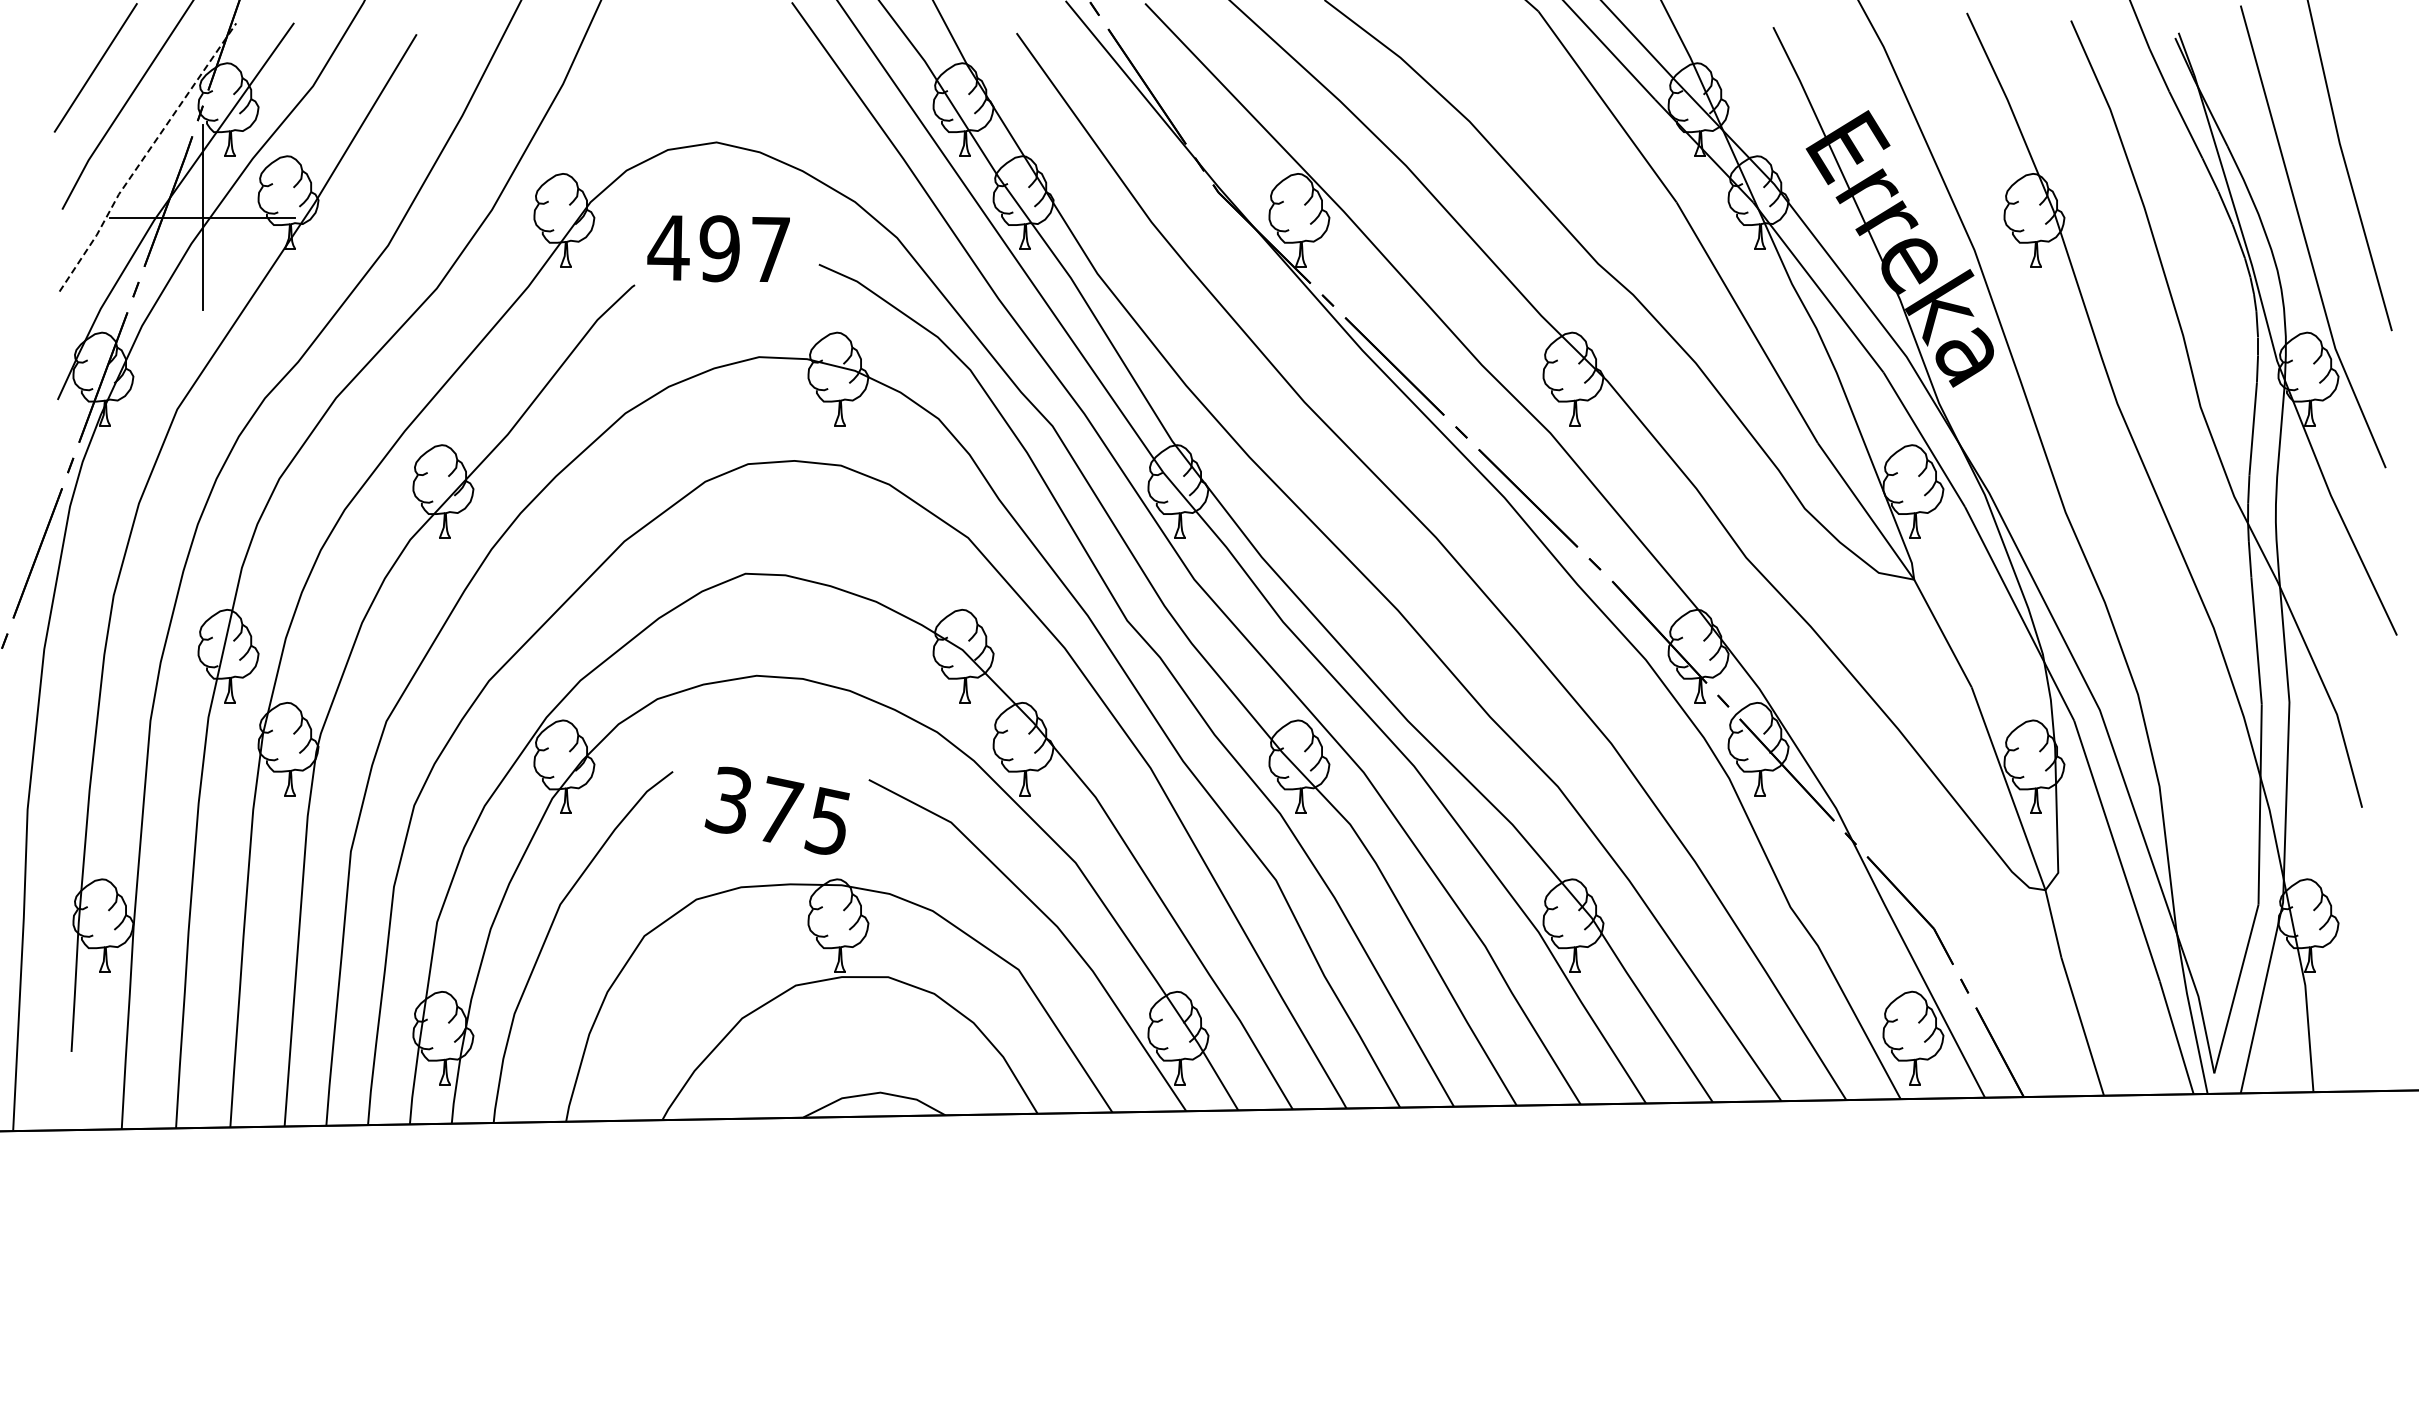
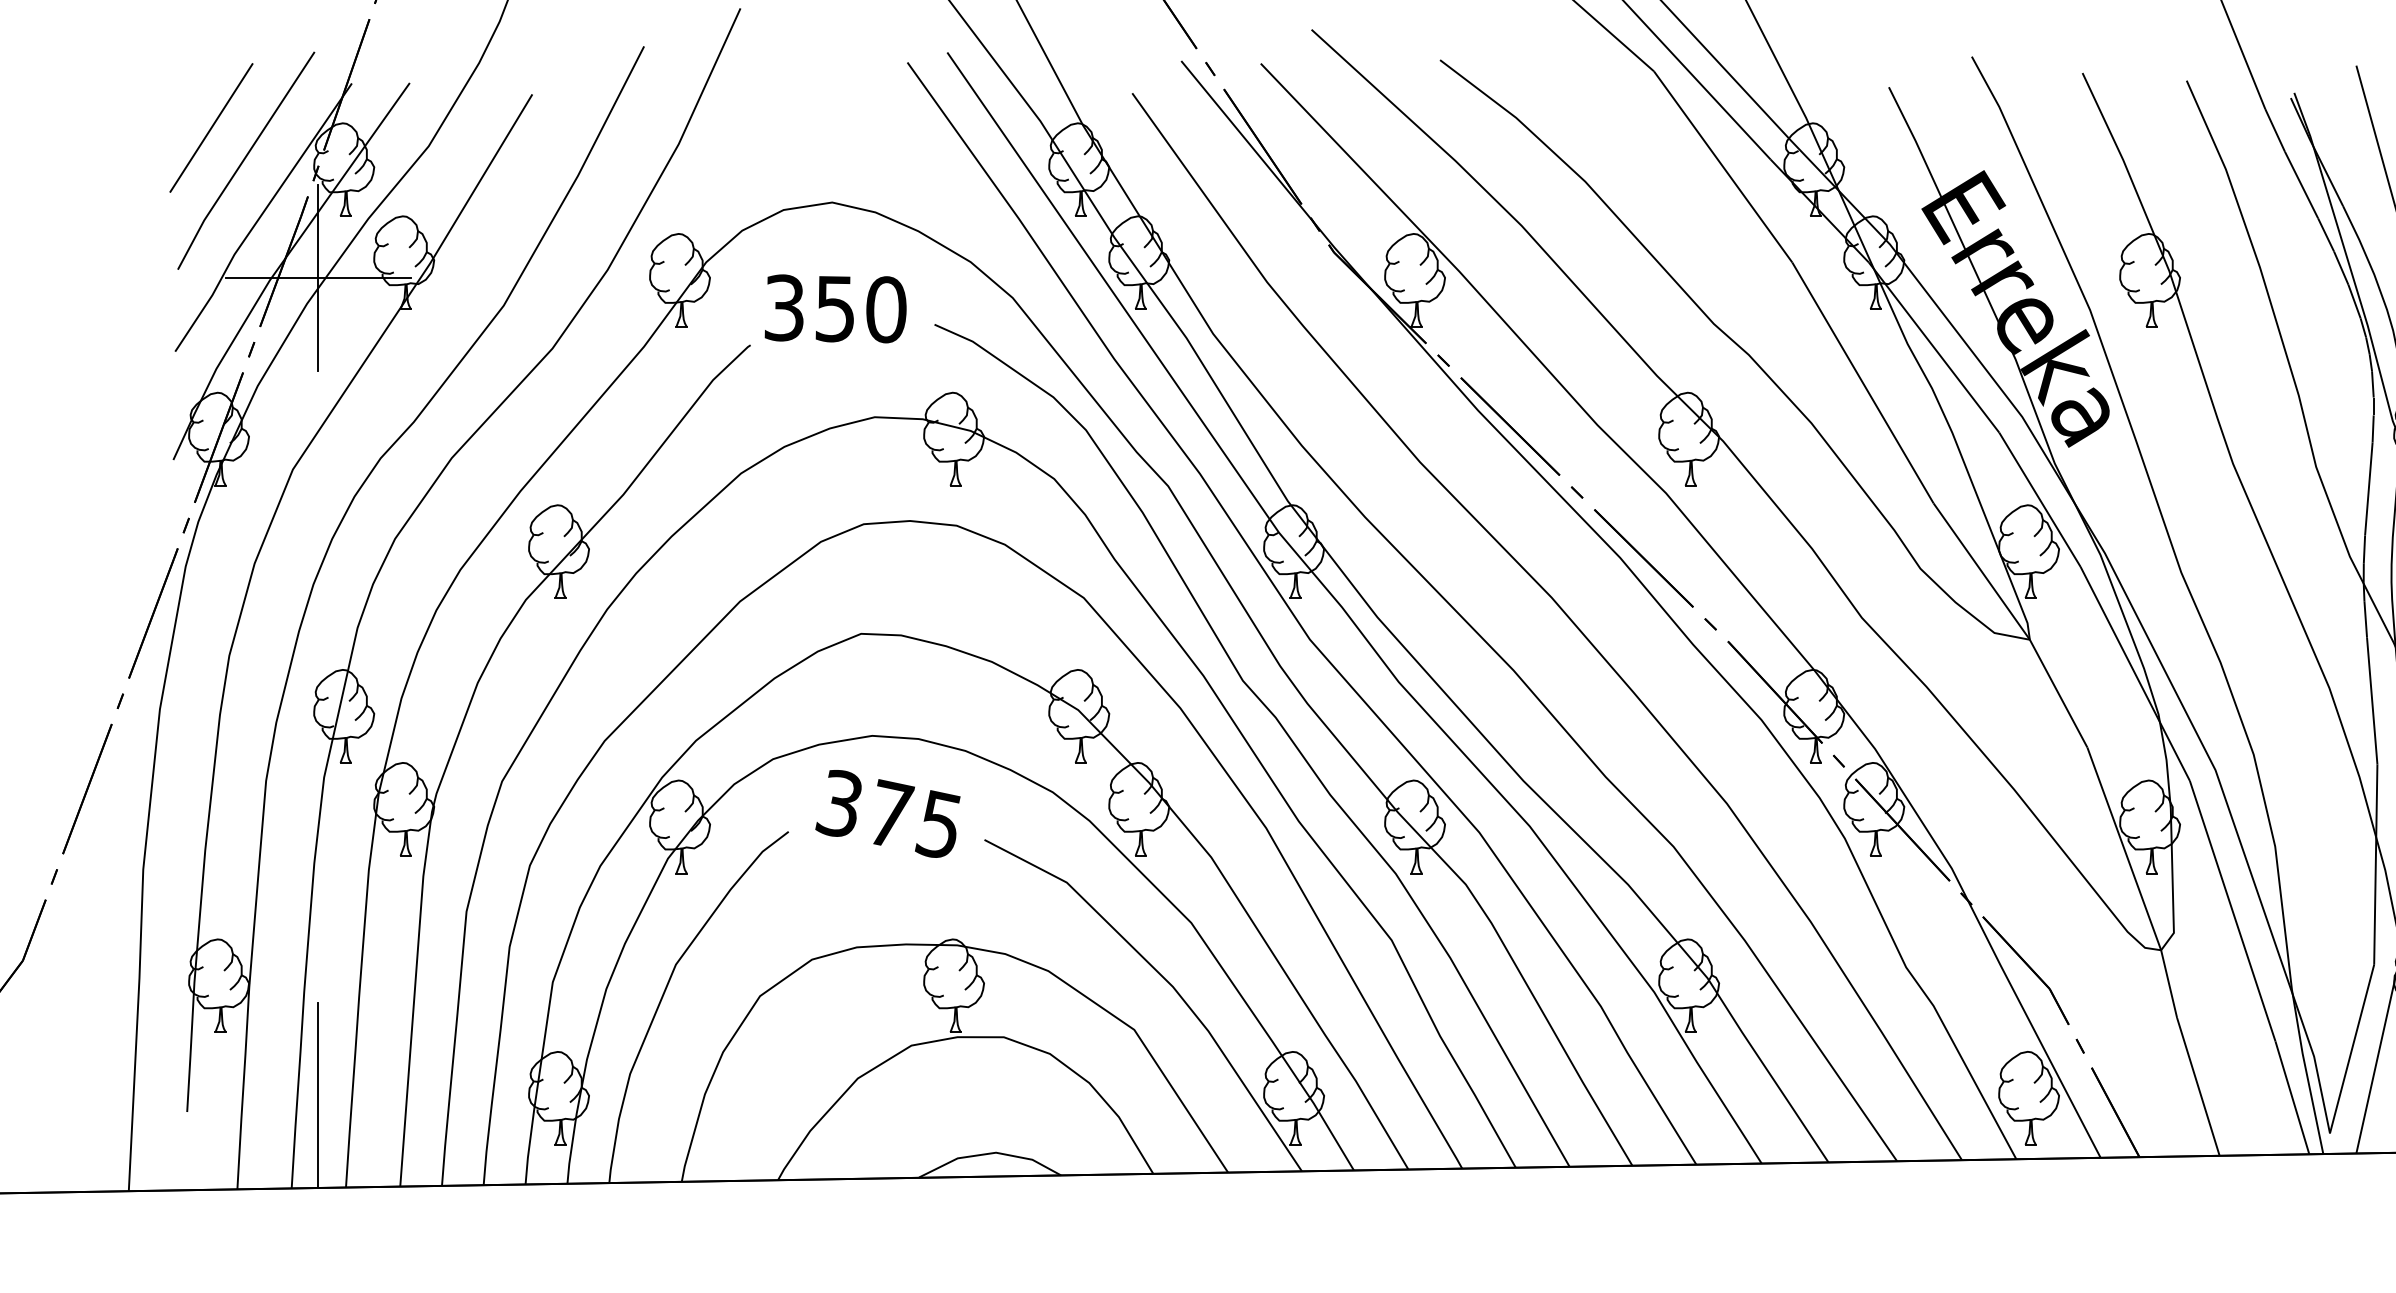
line: (144, 156) -> (260, 216), dashed -> solid
text: (718, 248) -> (834, 308), 497 -> 350
text: (776, 810) -> (887, 813), moved
line: (202, 1034) -> (318, 1094), added

